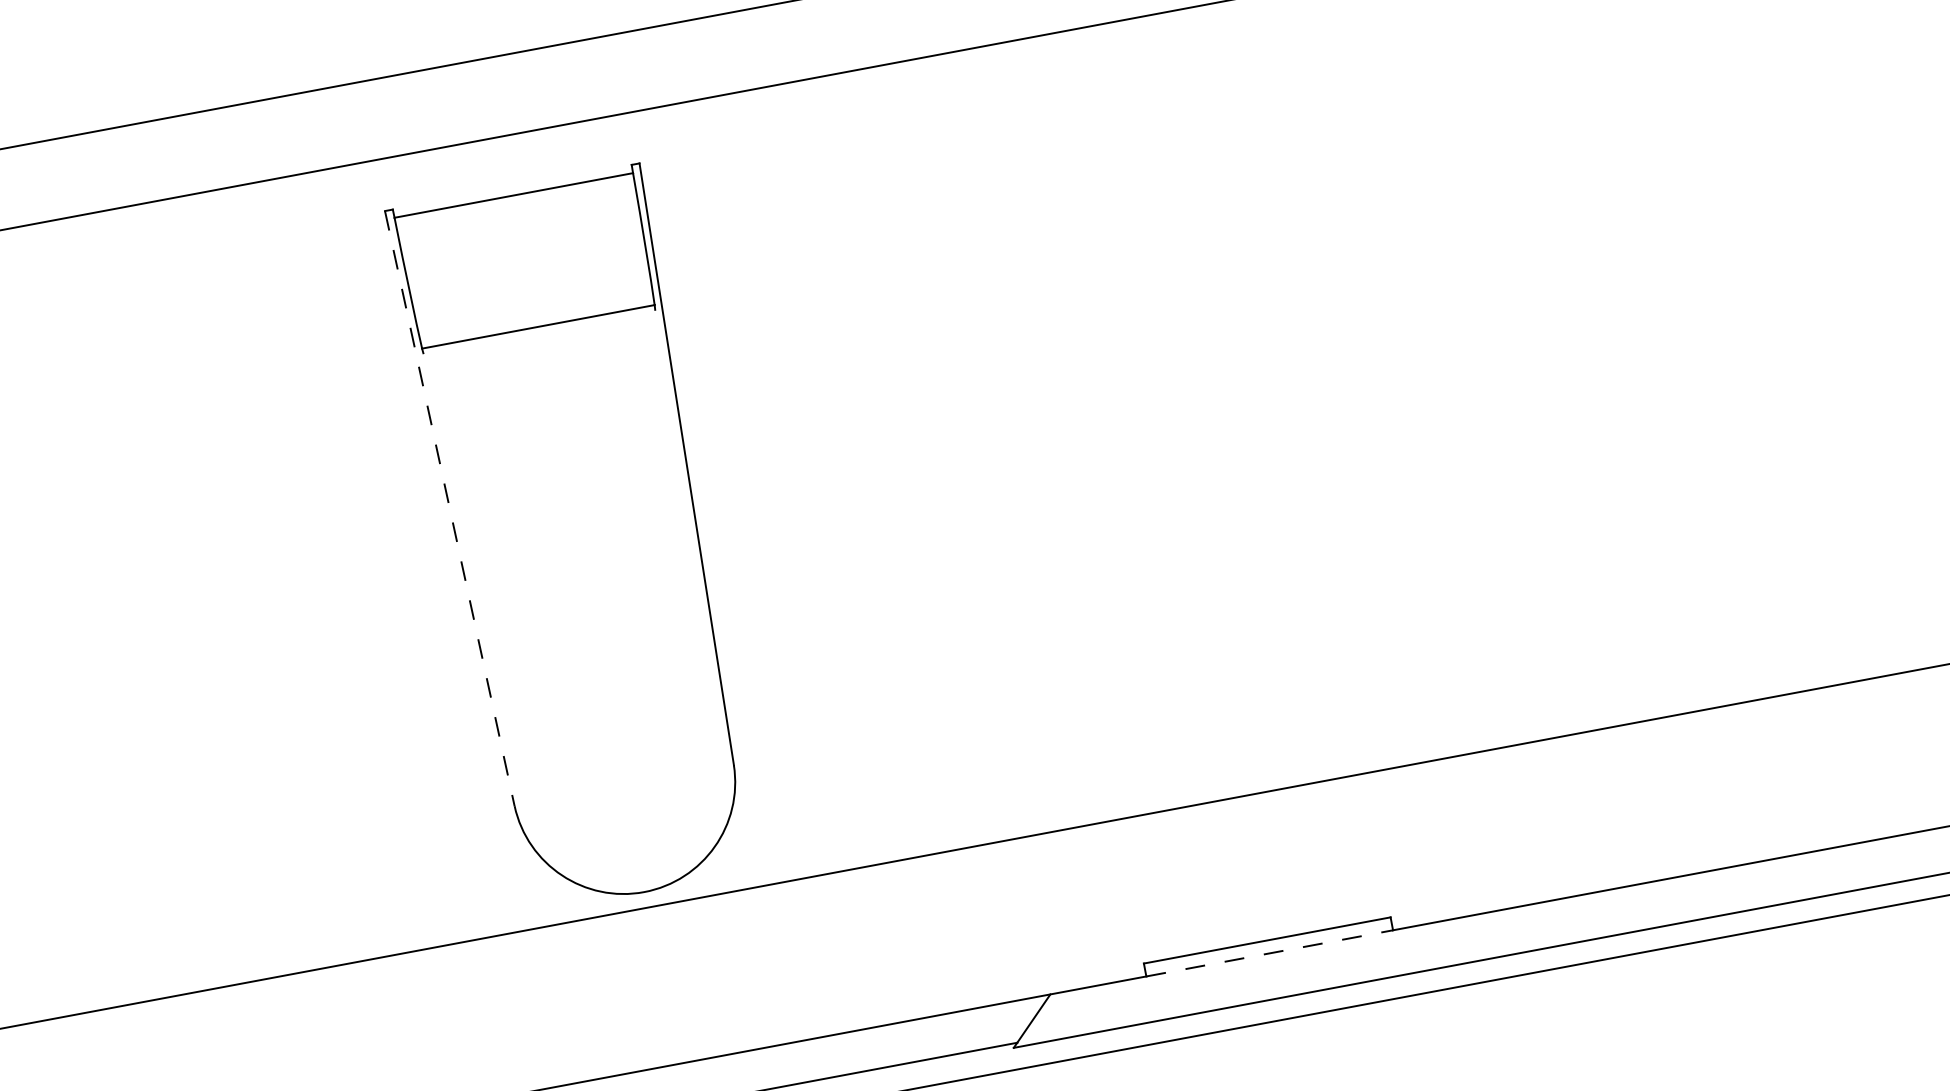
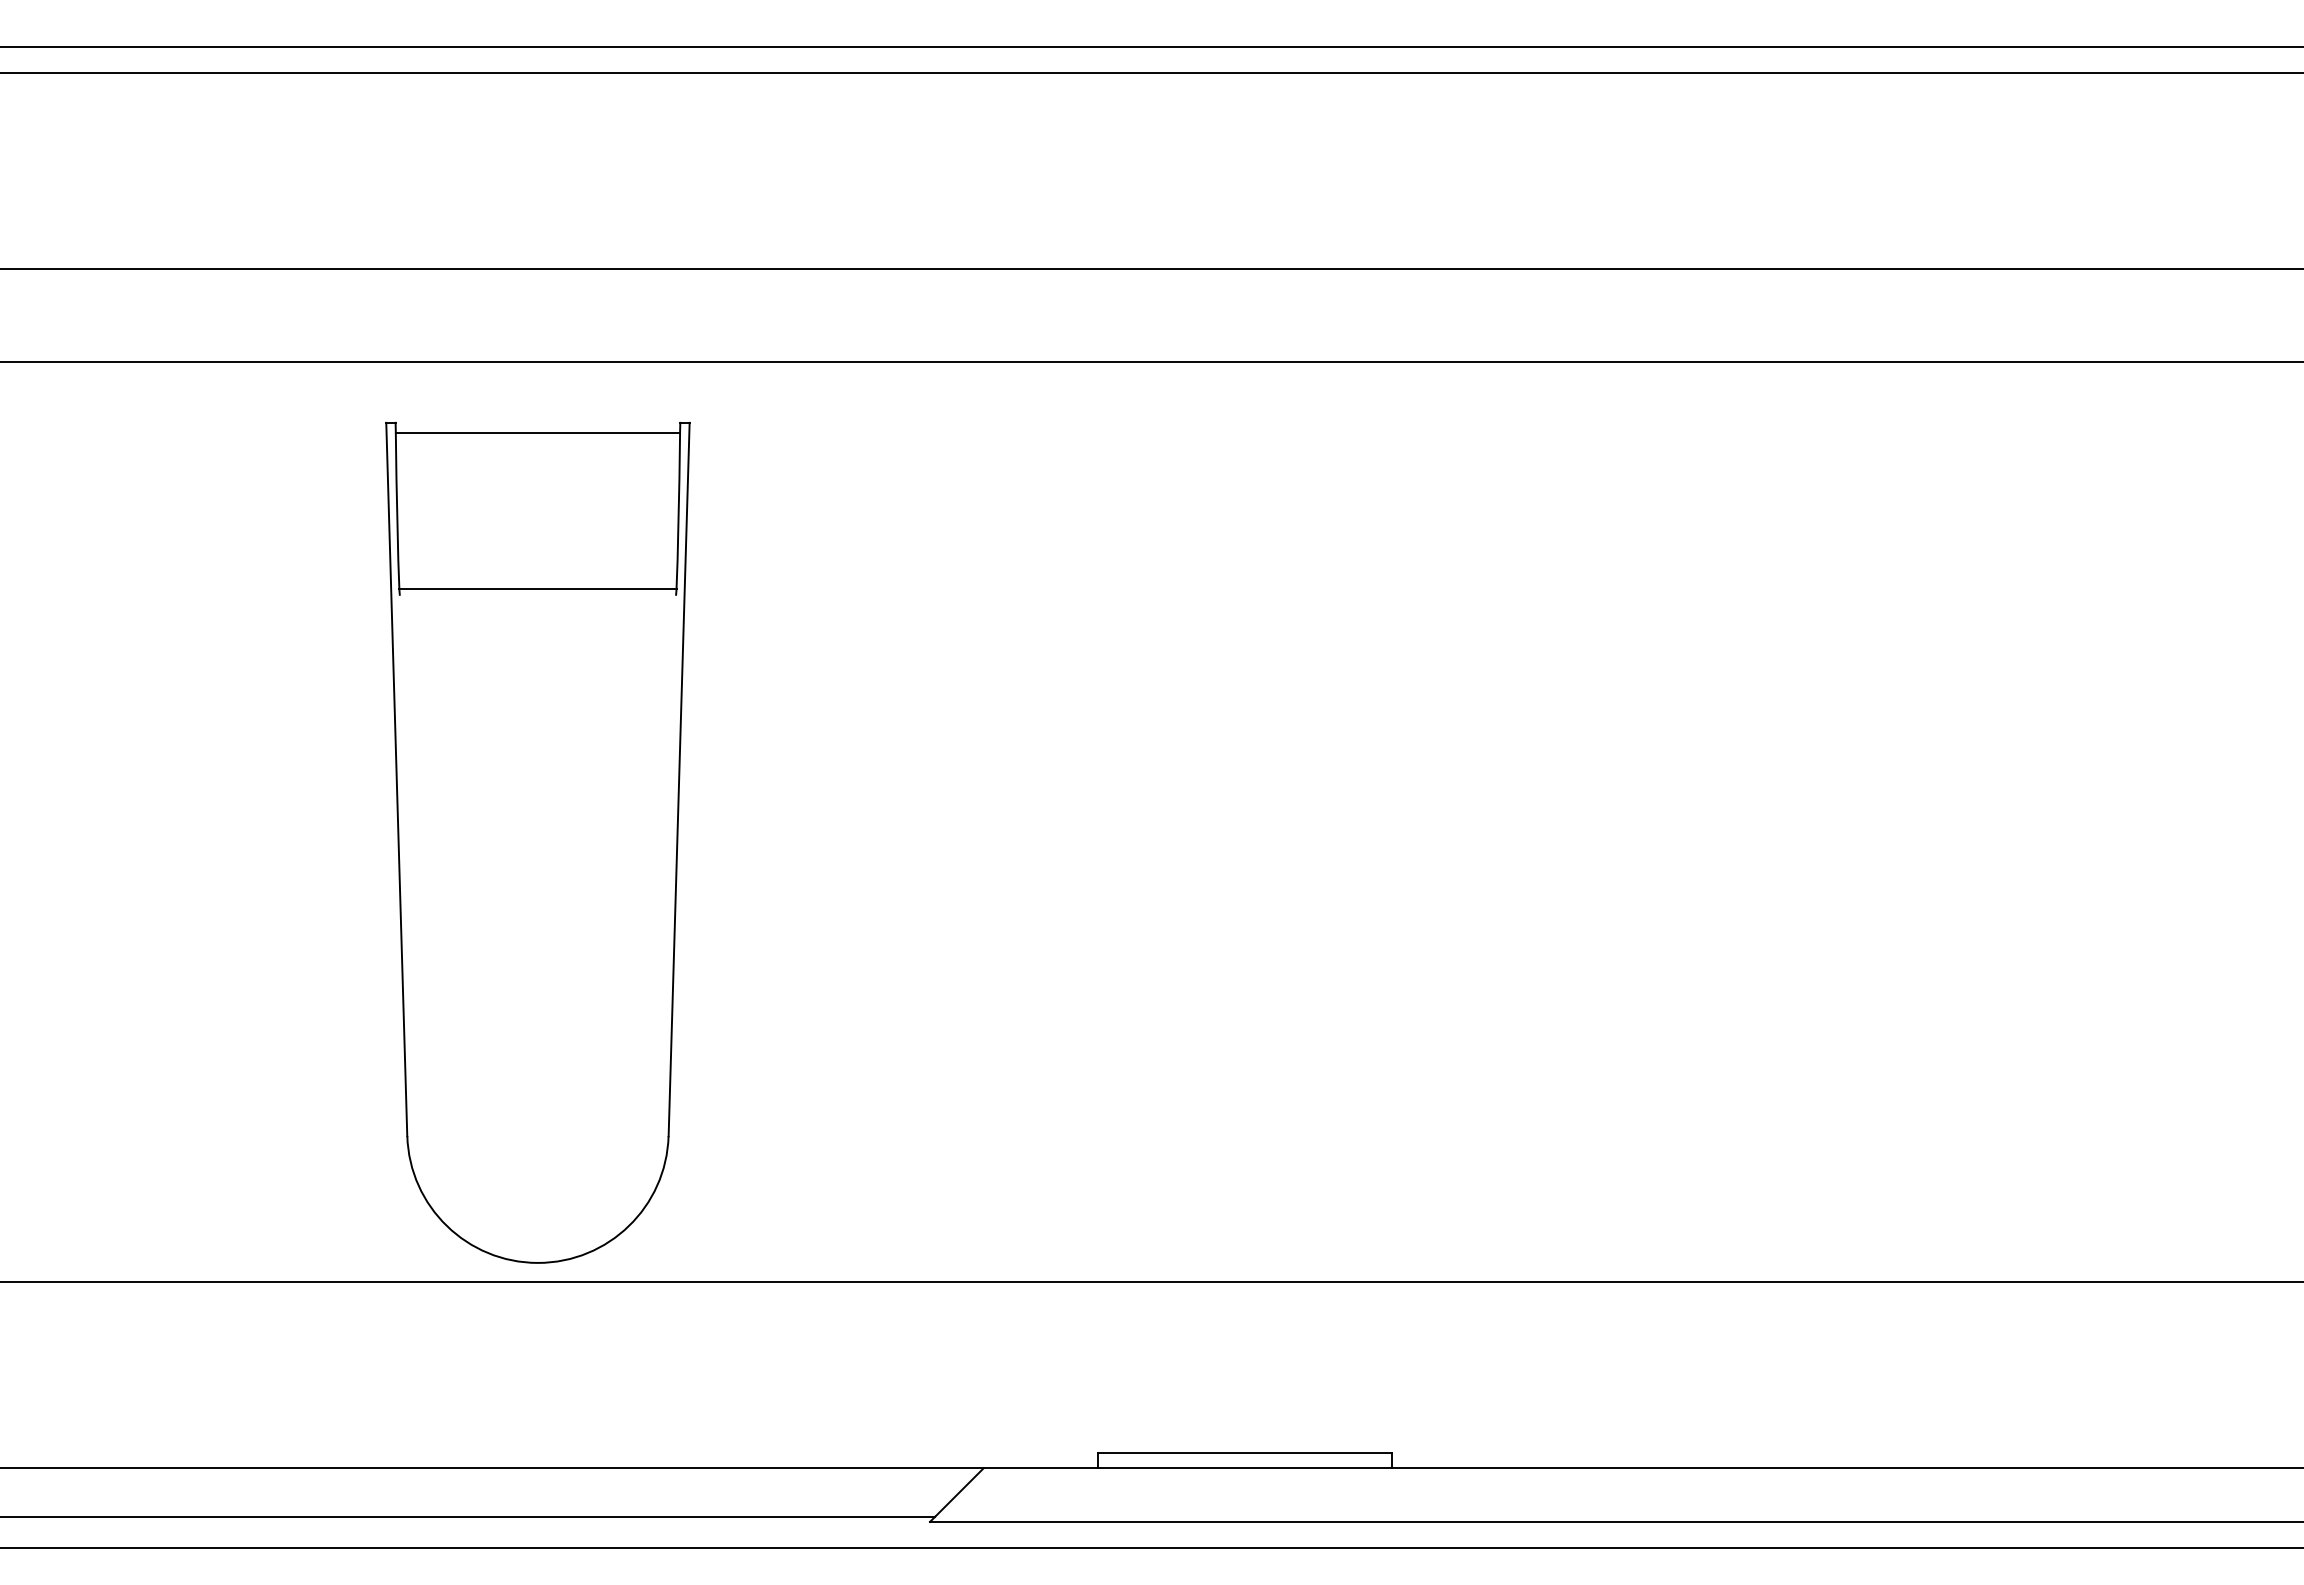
line: (449, 508) -> (396, 779), dashed -> solid
line: (1270, 953) -> (1245, 1468), dashed -> solid

